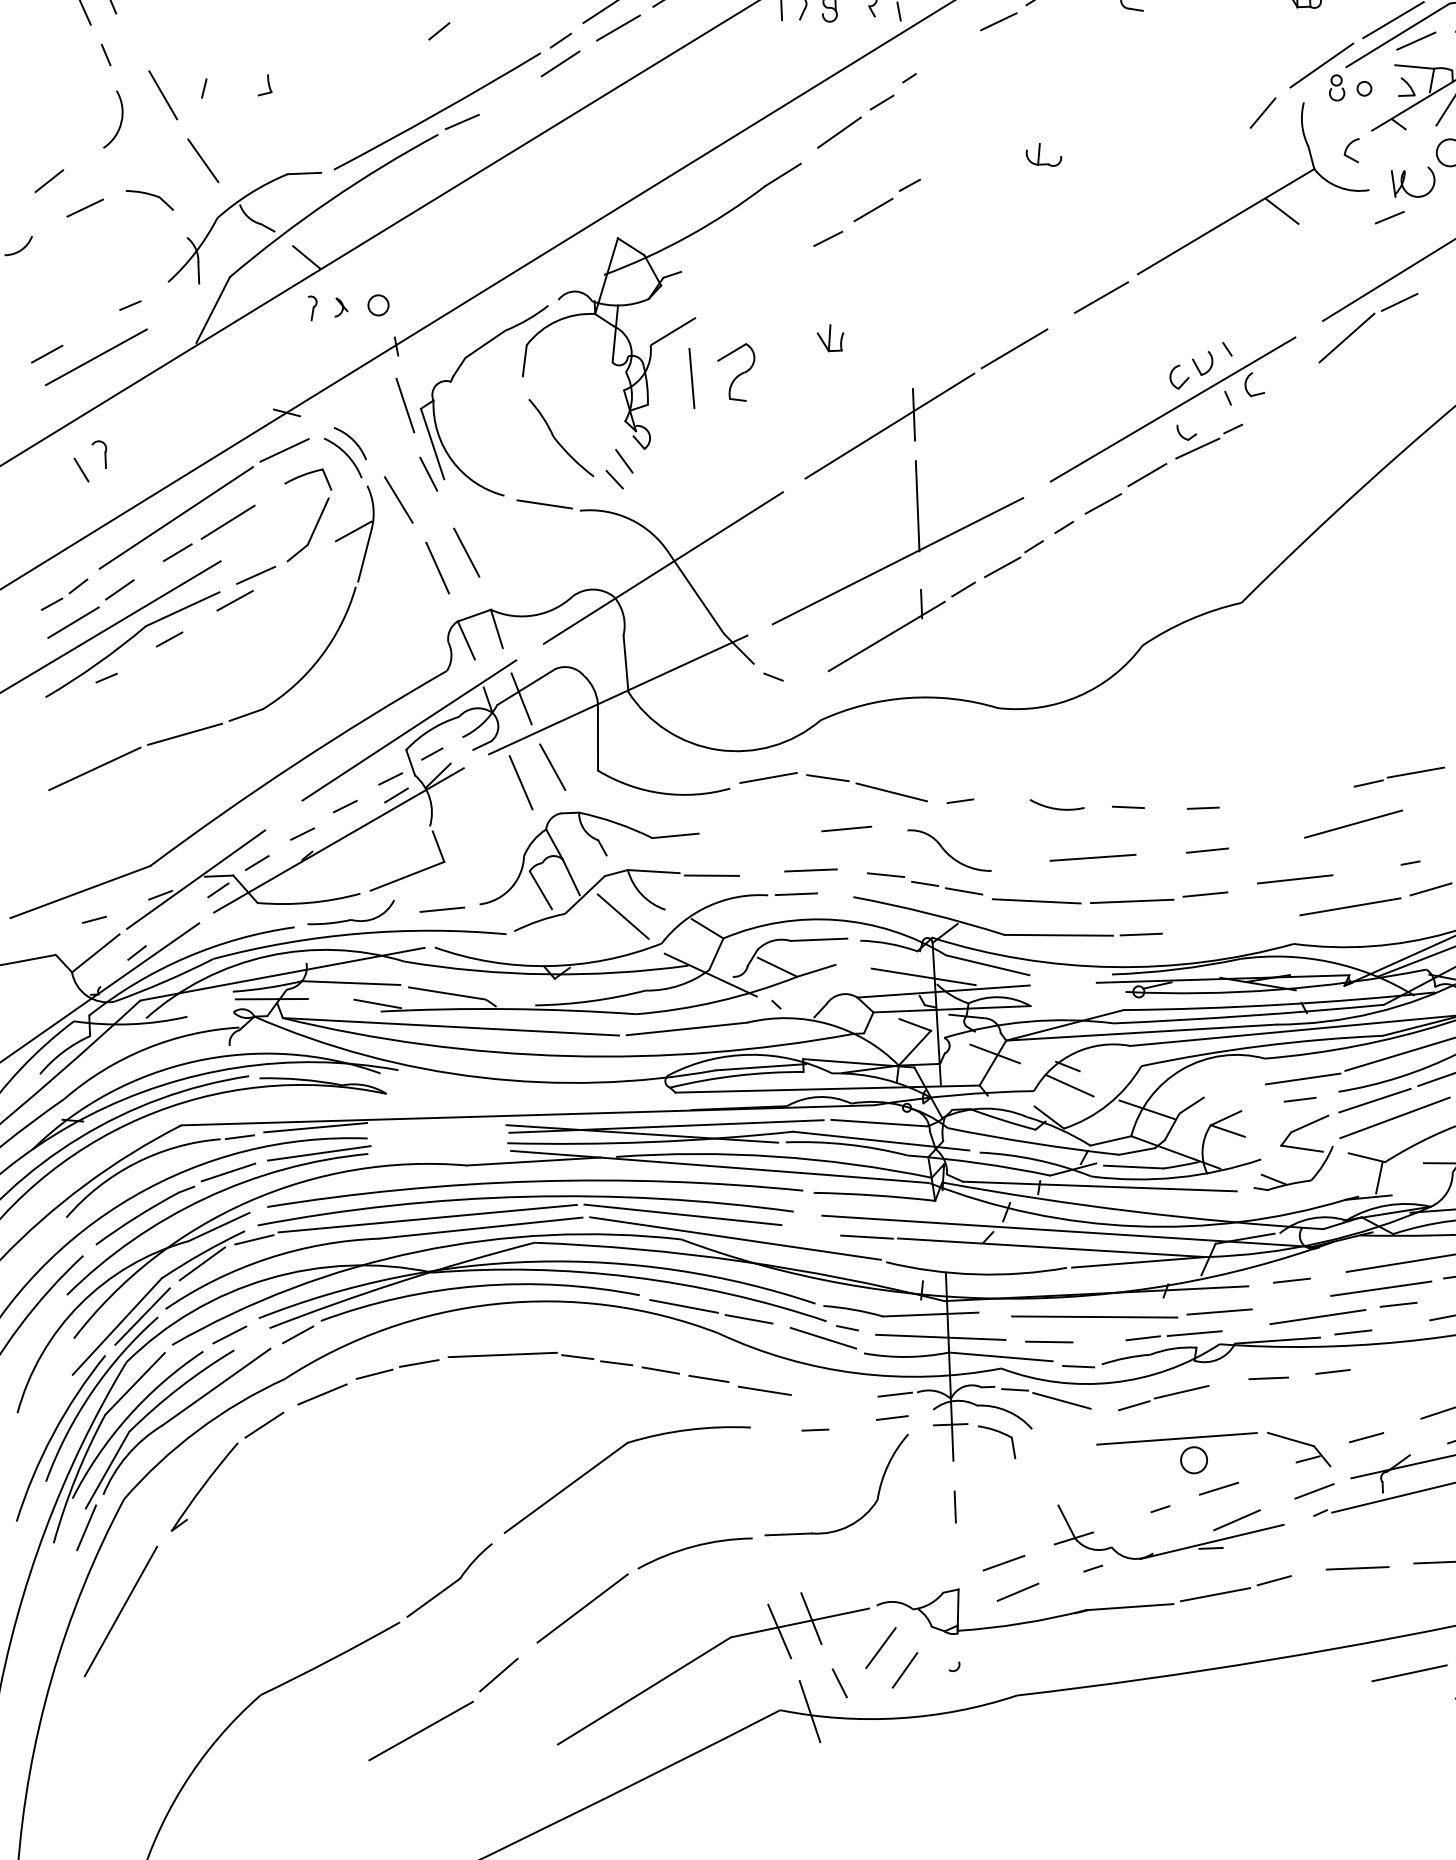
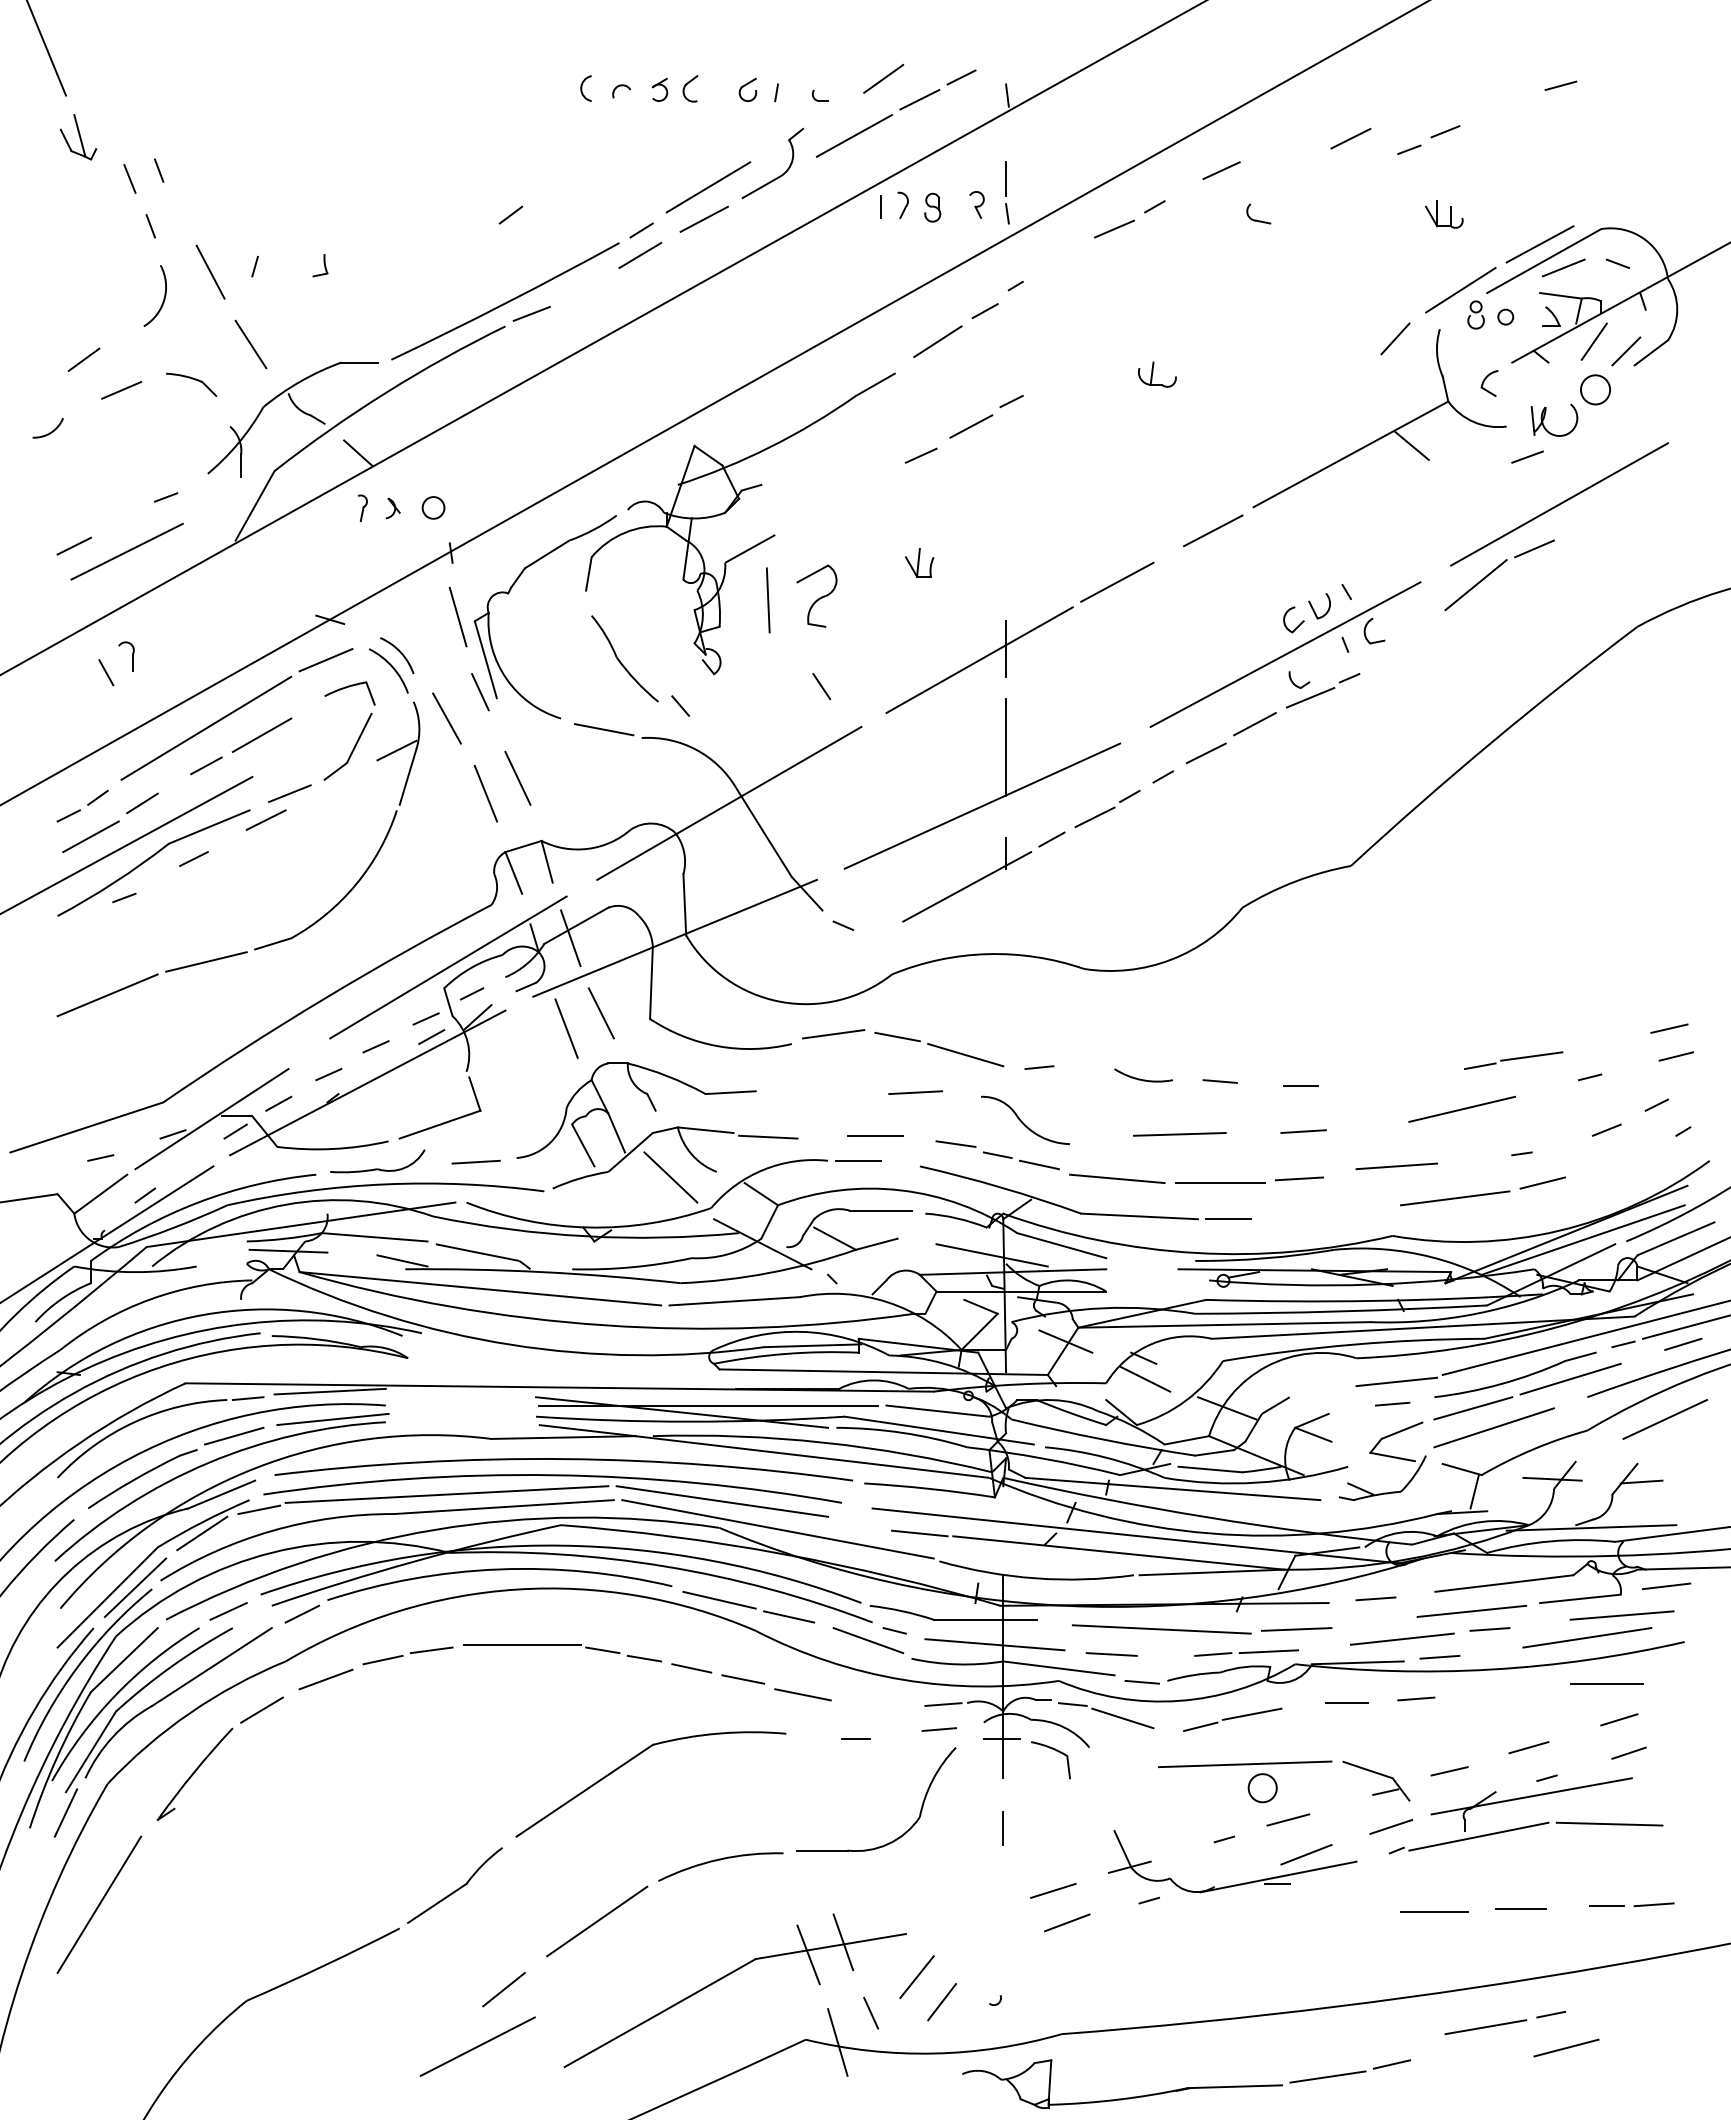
line: (624, 461) -> (821, 686), moved
part: (1084, 1605) -> (1186, 2083), moved
line: (420, 1730) -> (477, 2046), moved

